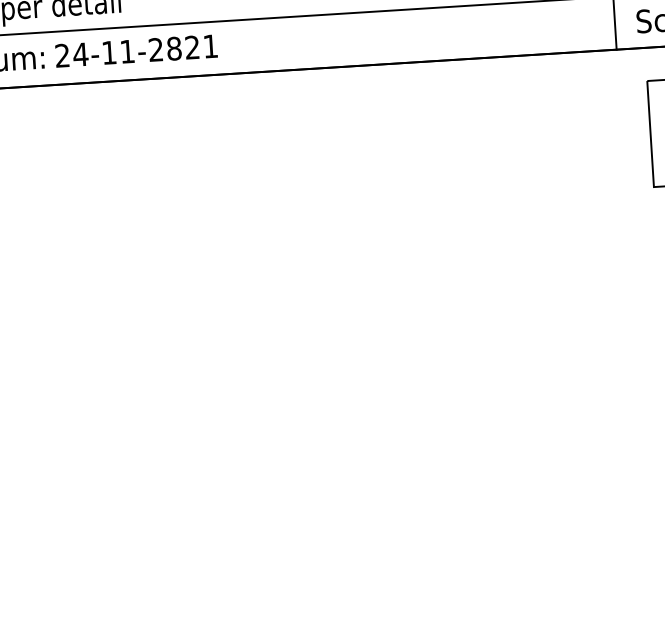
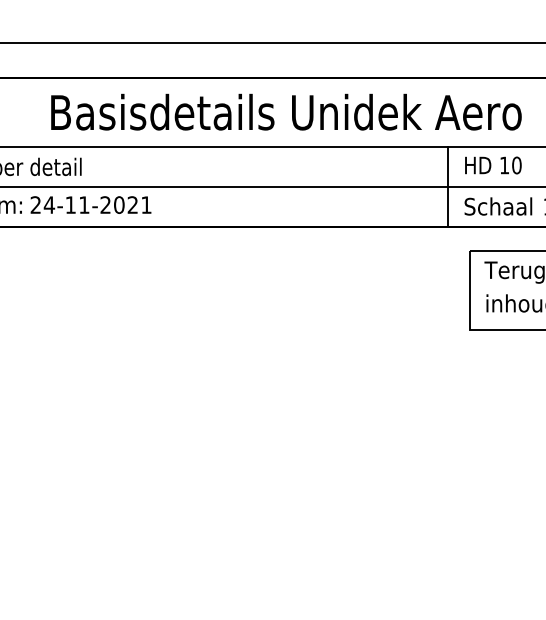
text: (174, 47) -> (119, 204), 24-11-2821 -> 24-11-2021

